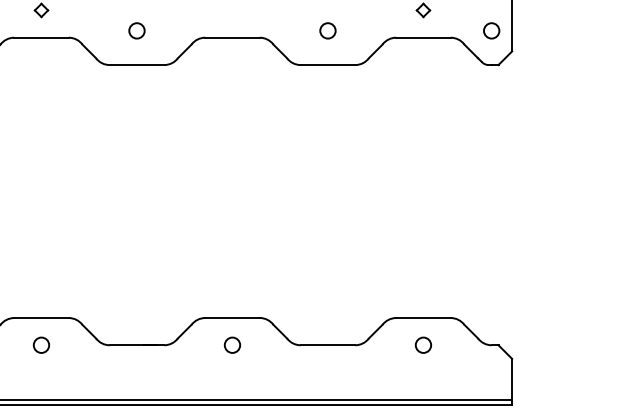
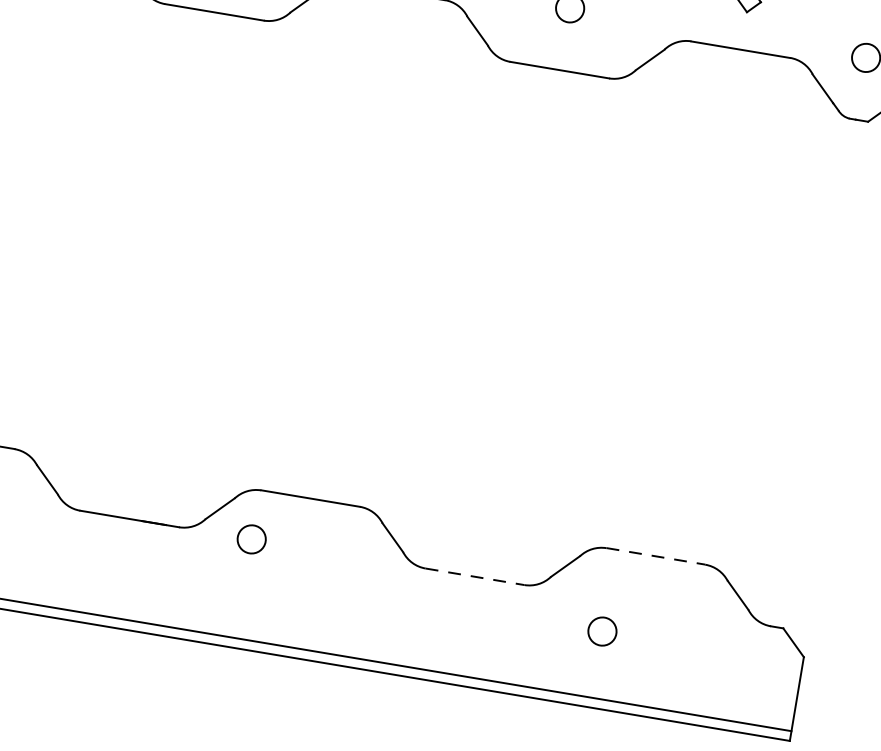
line: (423, 317) -> (656, 555), solid -> dashed
circle: (231, 344) -> (250, 537), moved
circle: (422, 344) -> (600, 629), moved
line: (328, 345) -> (475, 577), solid -> dashed

